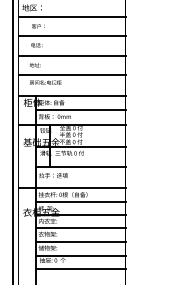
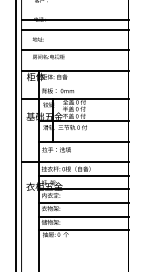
line: (72, 36) -> (75, 20), moved
line: (80, 110) -> (83, 84), removed
line: (80, 268) -> (83, 242), removed

